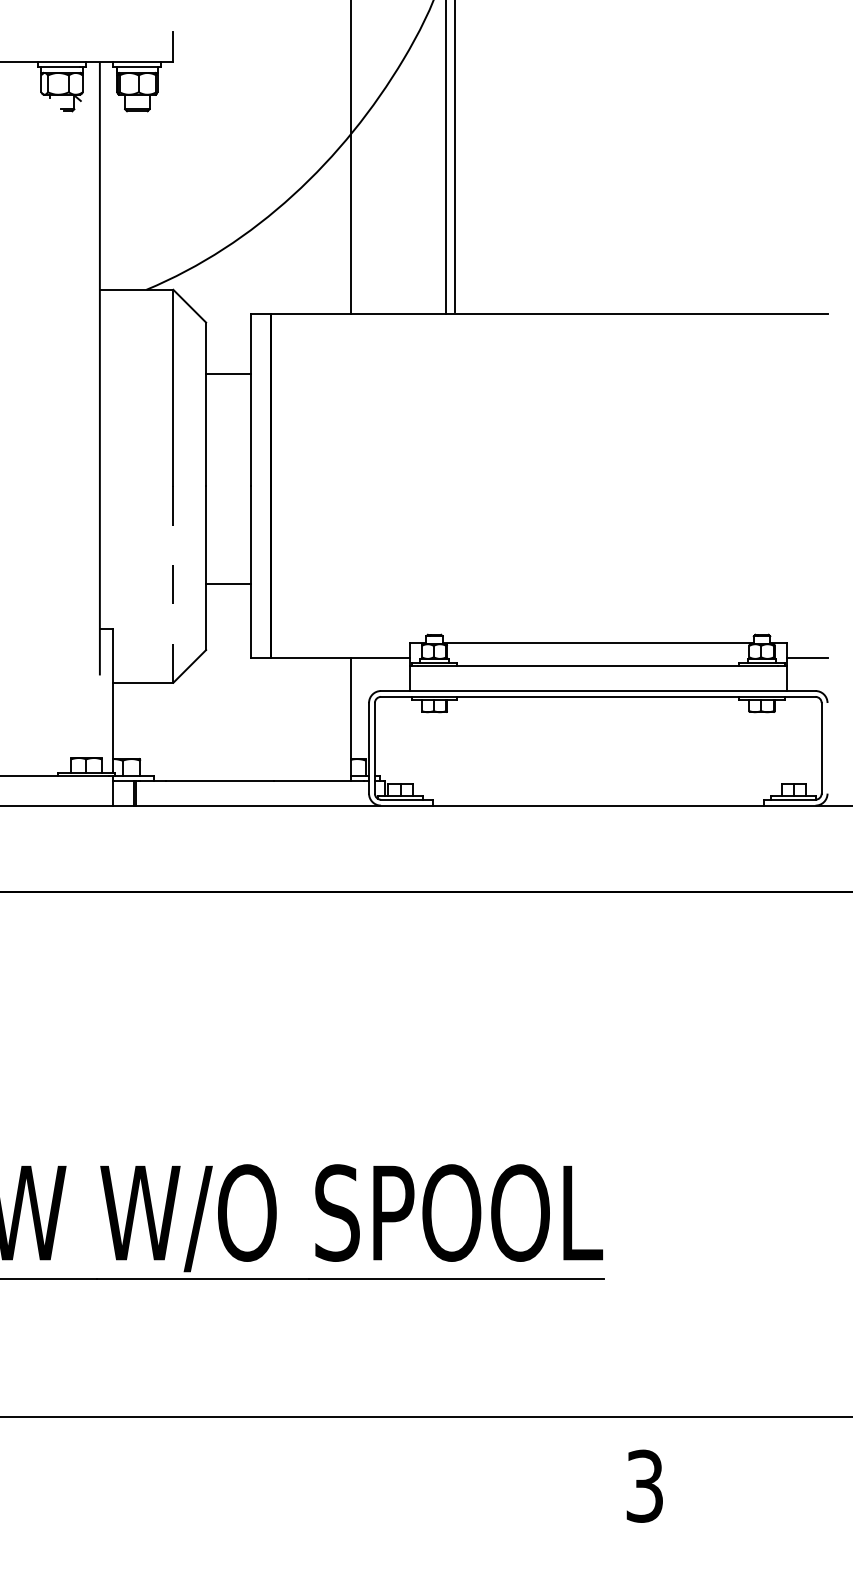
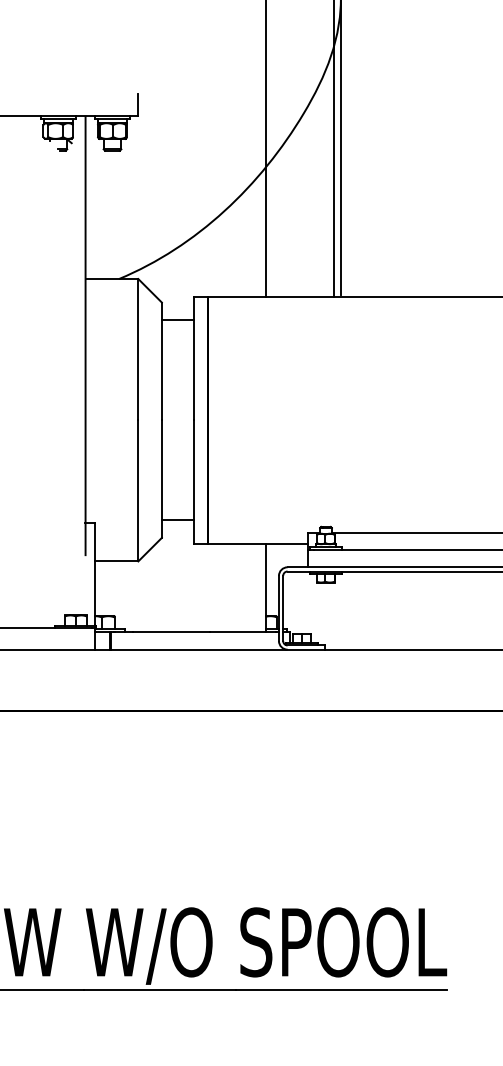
line: (228, 374) -> (177, 320), moved
line: (228, 583) -> (177, 520), moved
line: (173, 584) -> (138, 490), dashed -> solid

